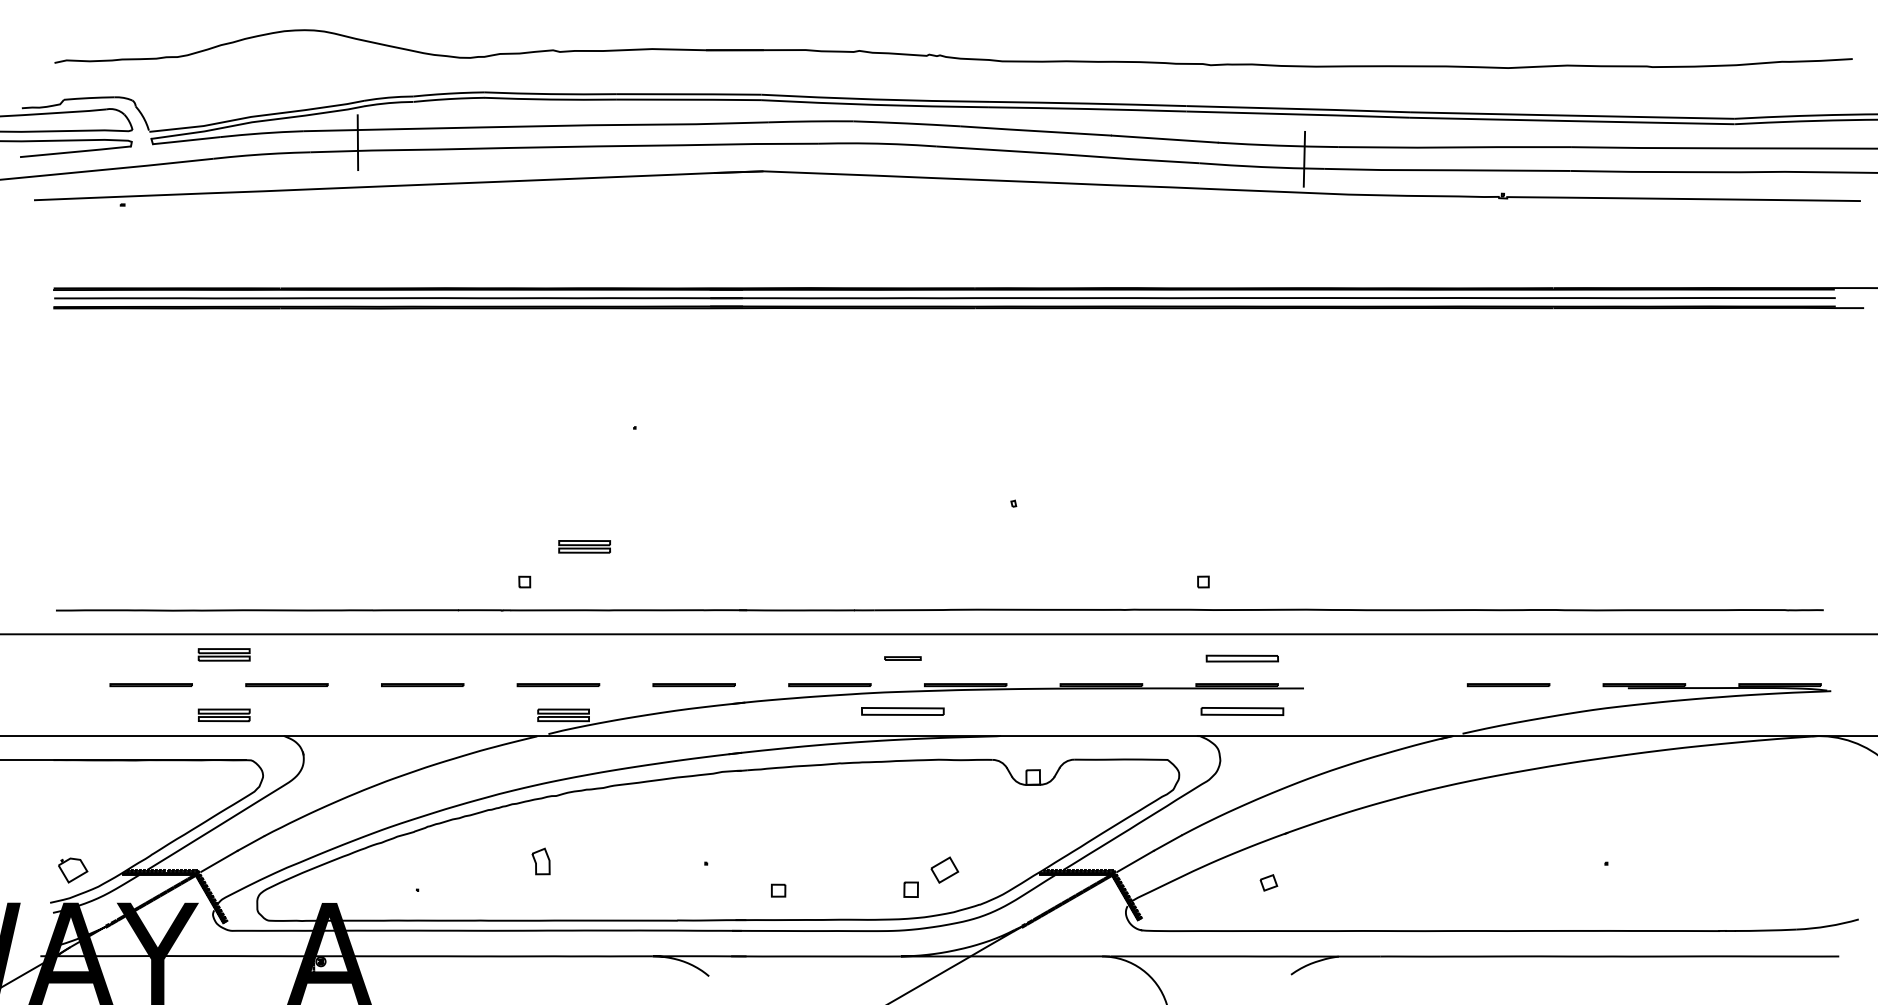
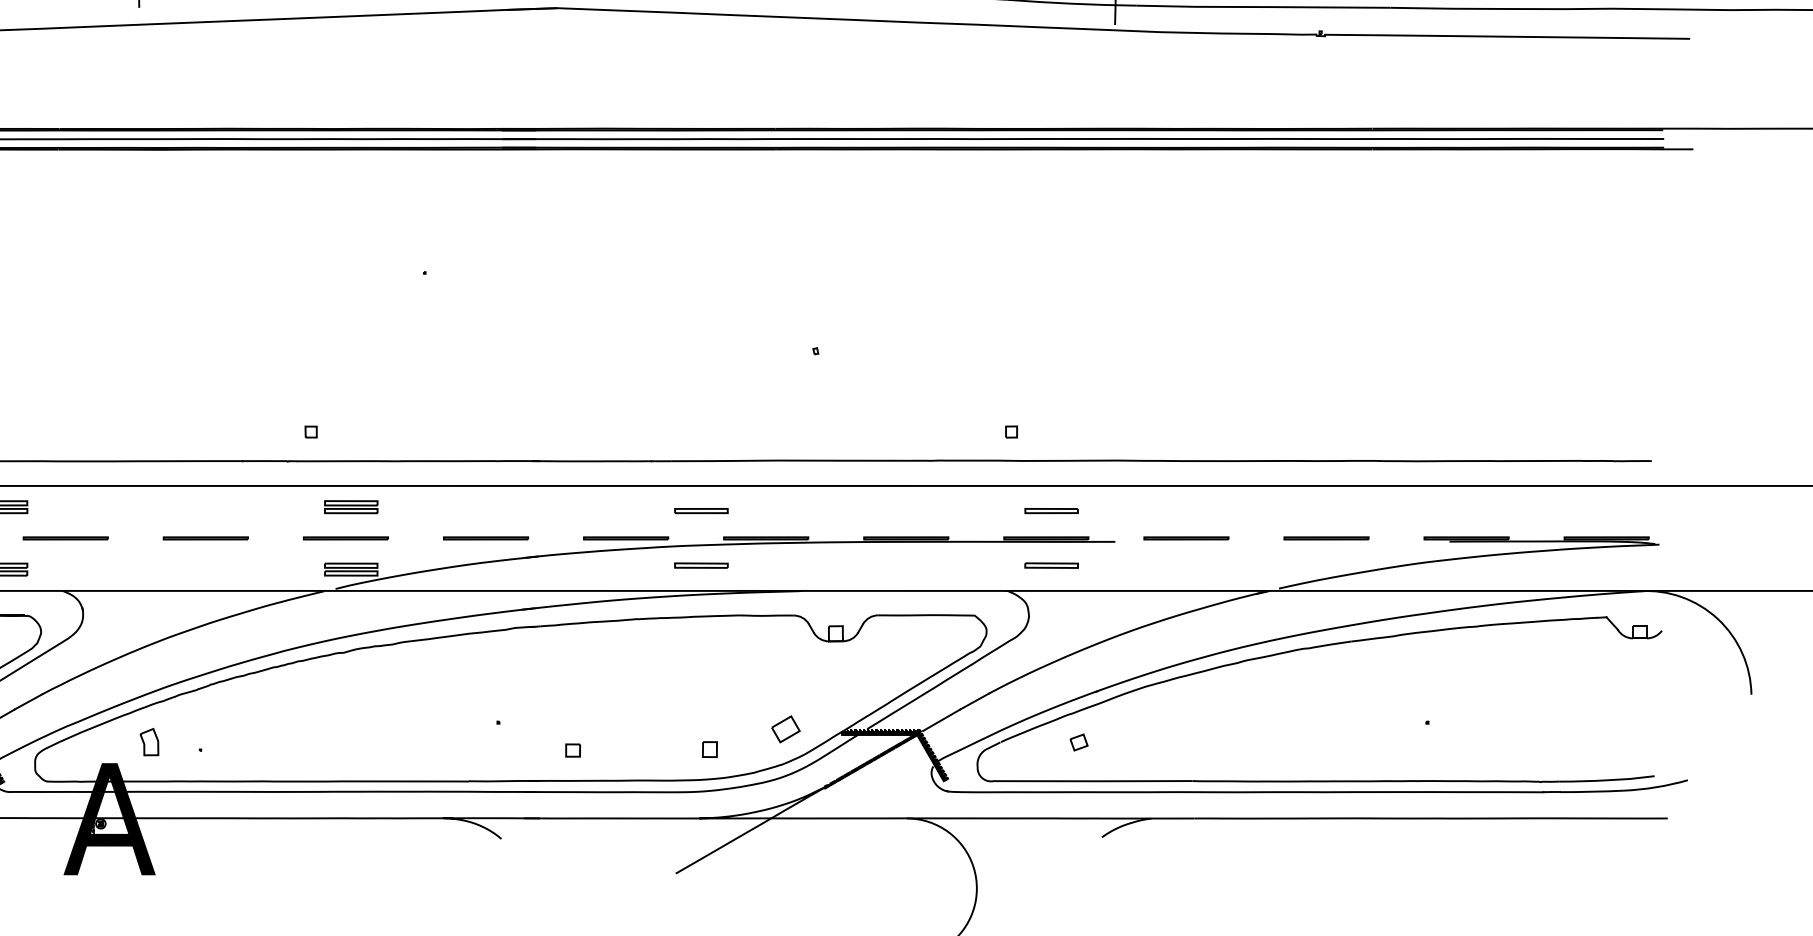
part: (584, 546) -> (351, 506), moved
part: (902, 658) -> (700, 510), size x1.43
part: (1241, 658) -> (1050, 510), size x0.71
line: (1372, 685) -> (1186, 538), added
part: (902, 711) -> (700, 565), size x0.62
part: (1241, 711) -> (1050, 565), size x0.62
part: (1493, 792) -> (1310, 649), added
part: (540, 861) -> (148, 742), moved
part: (944, 869) -> (785, 728), moved

